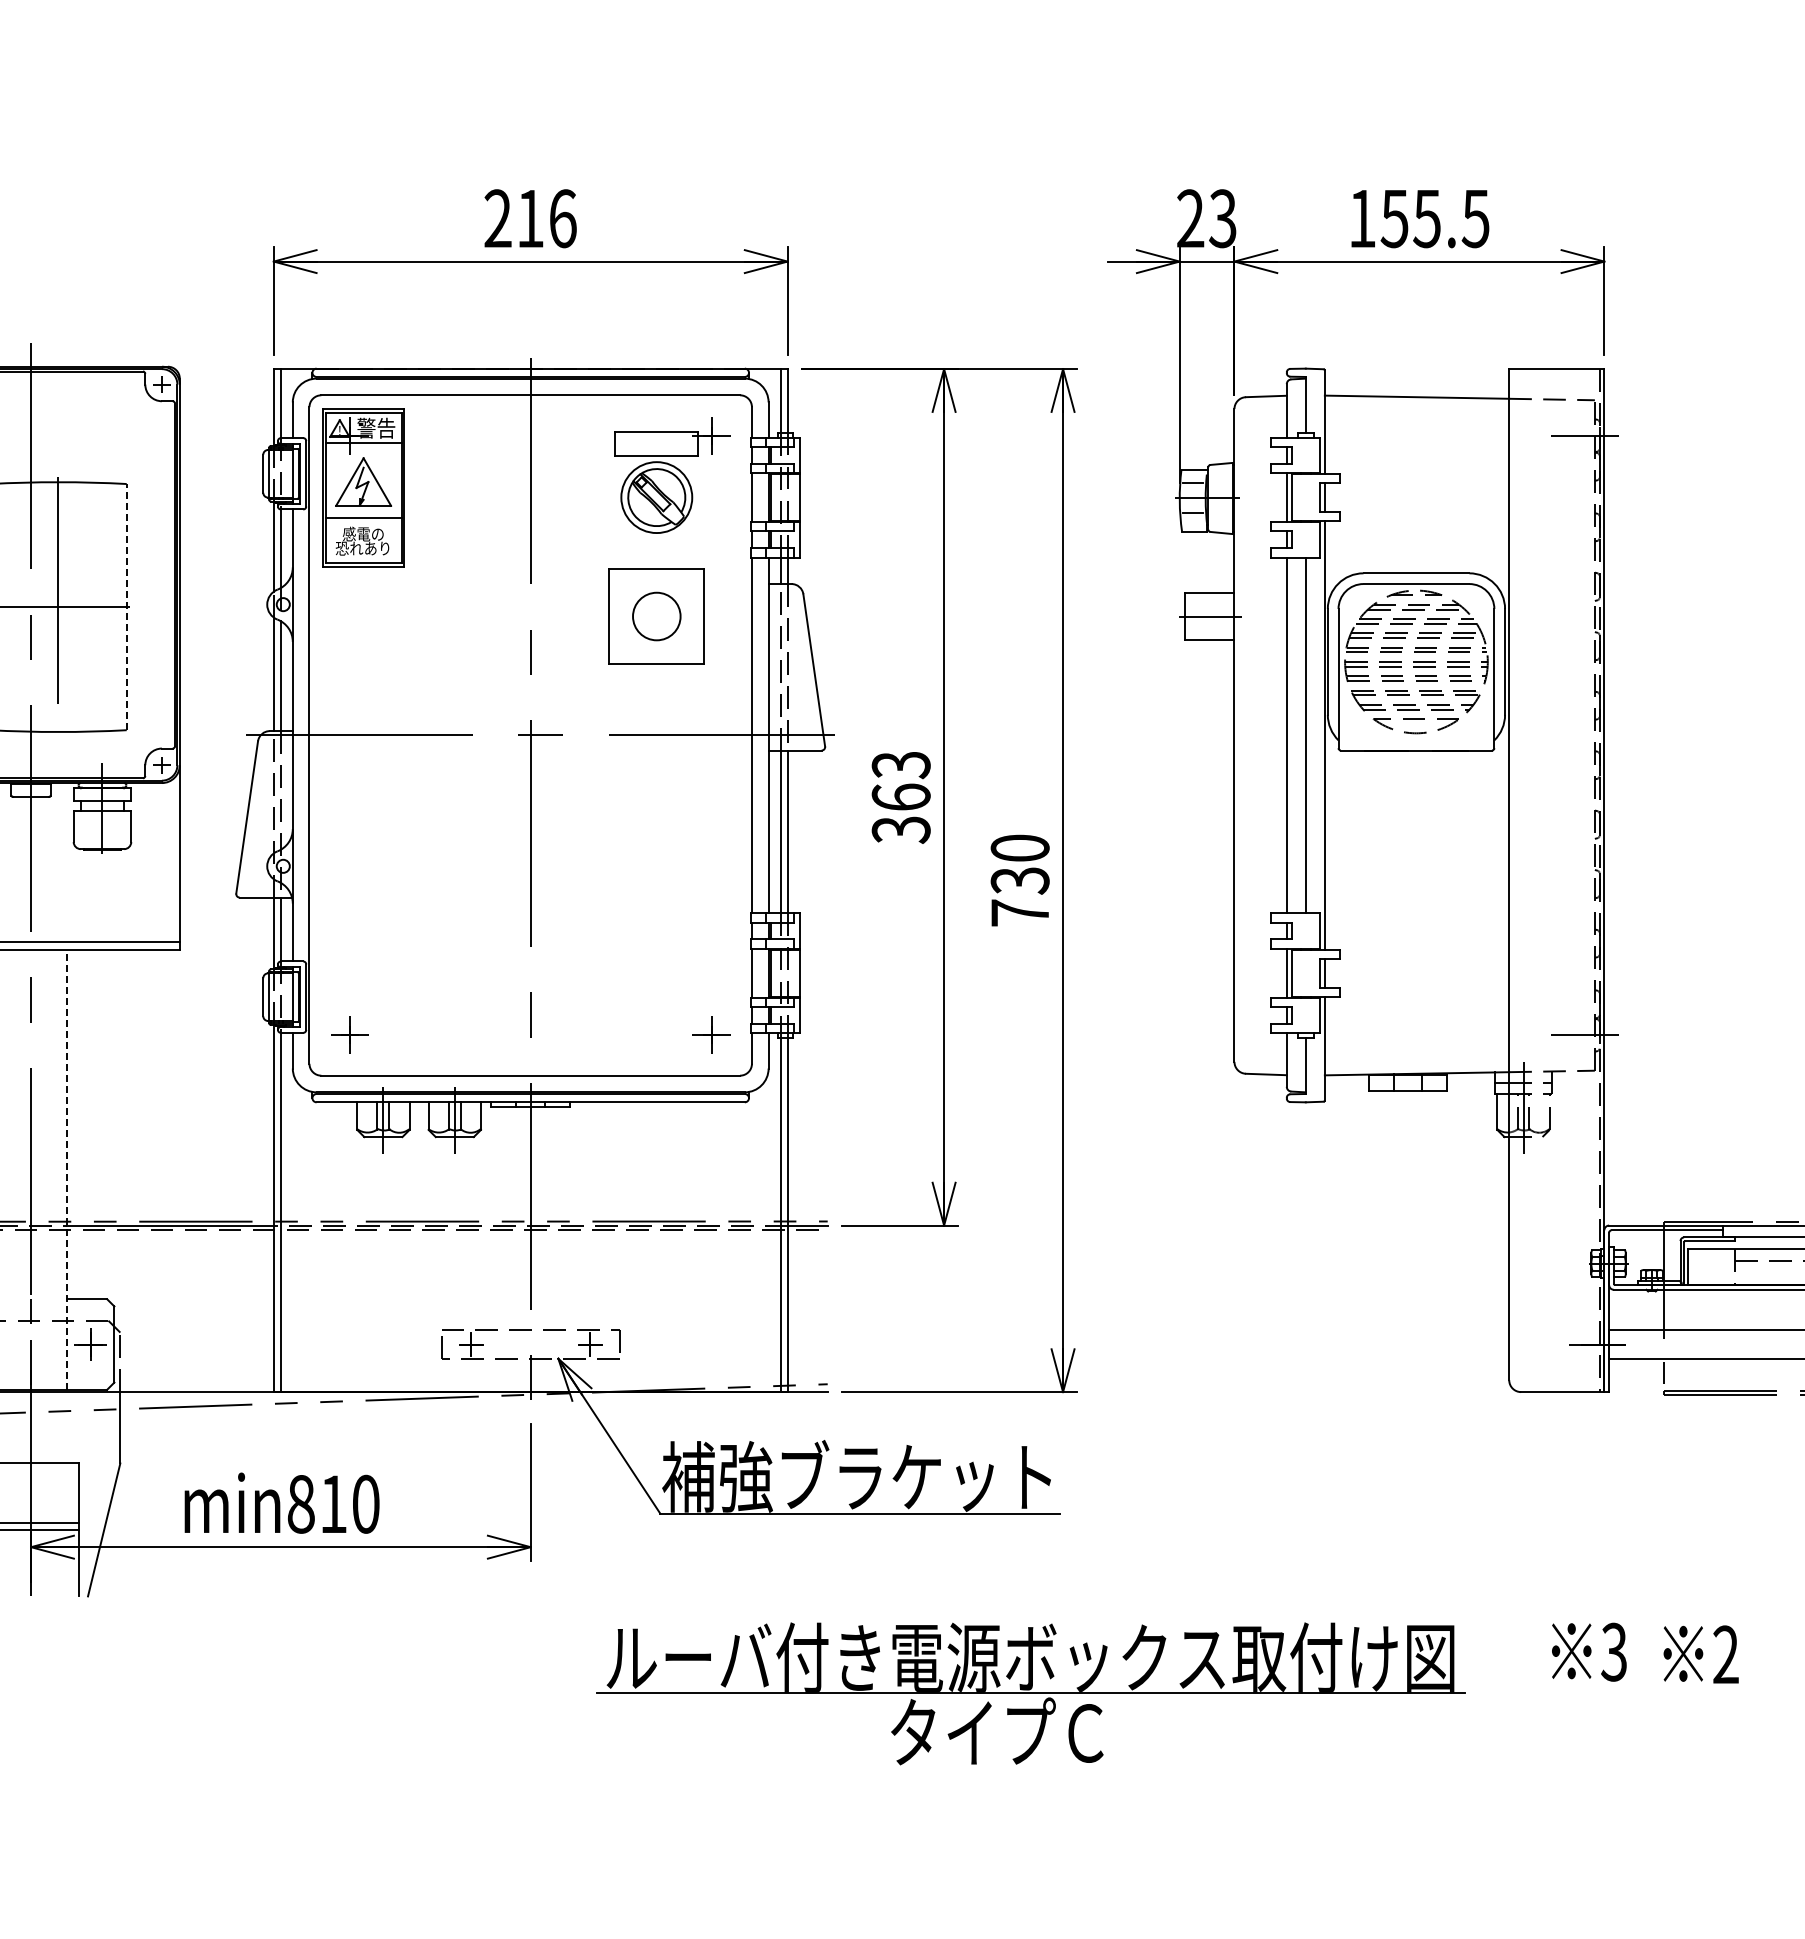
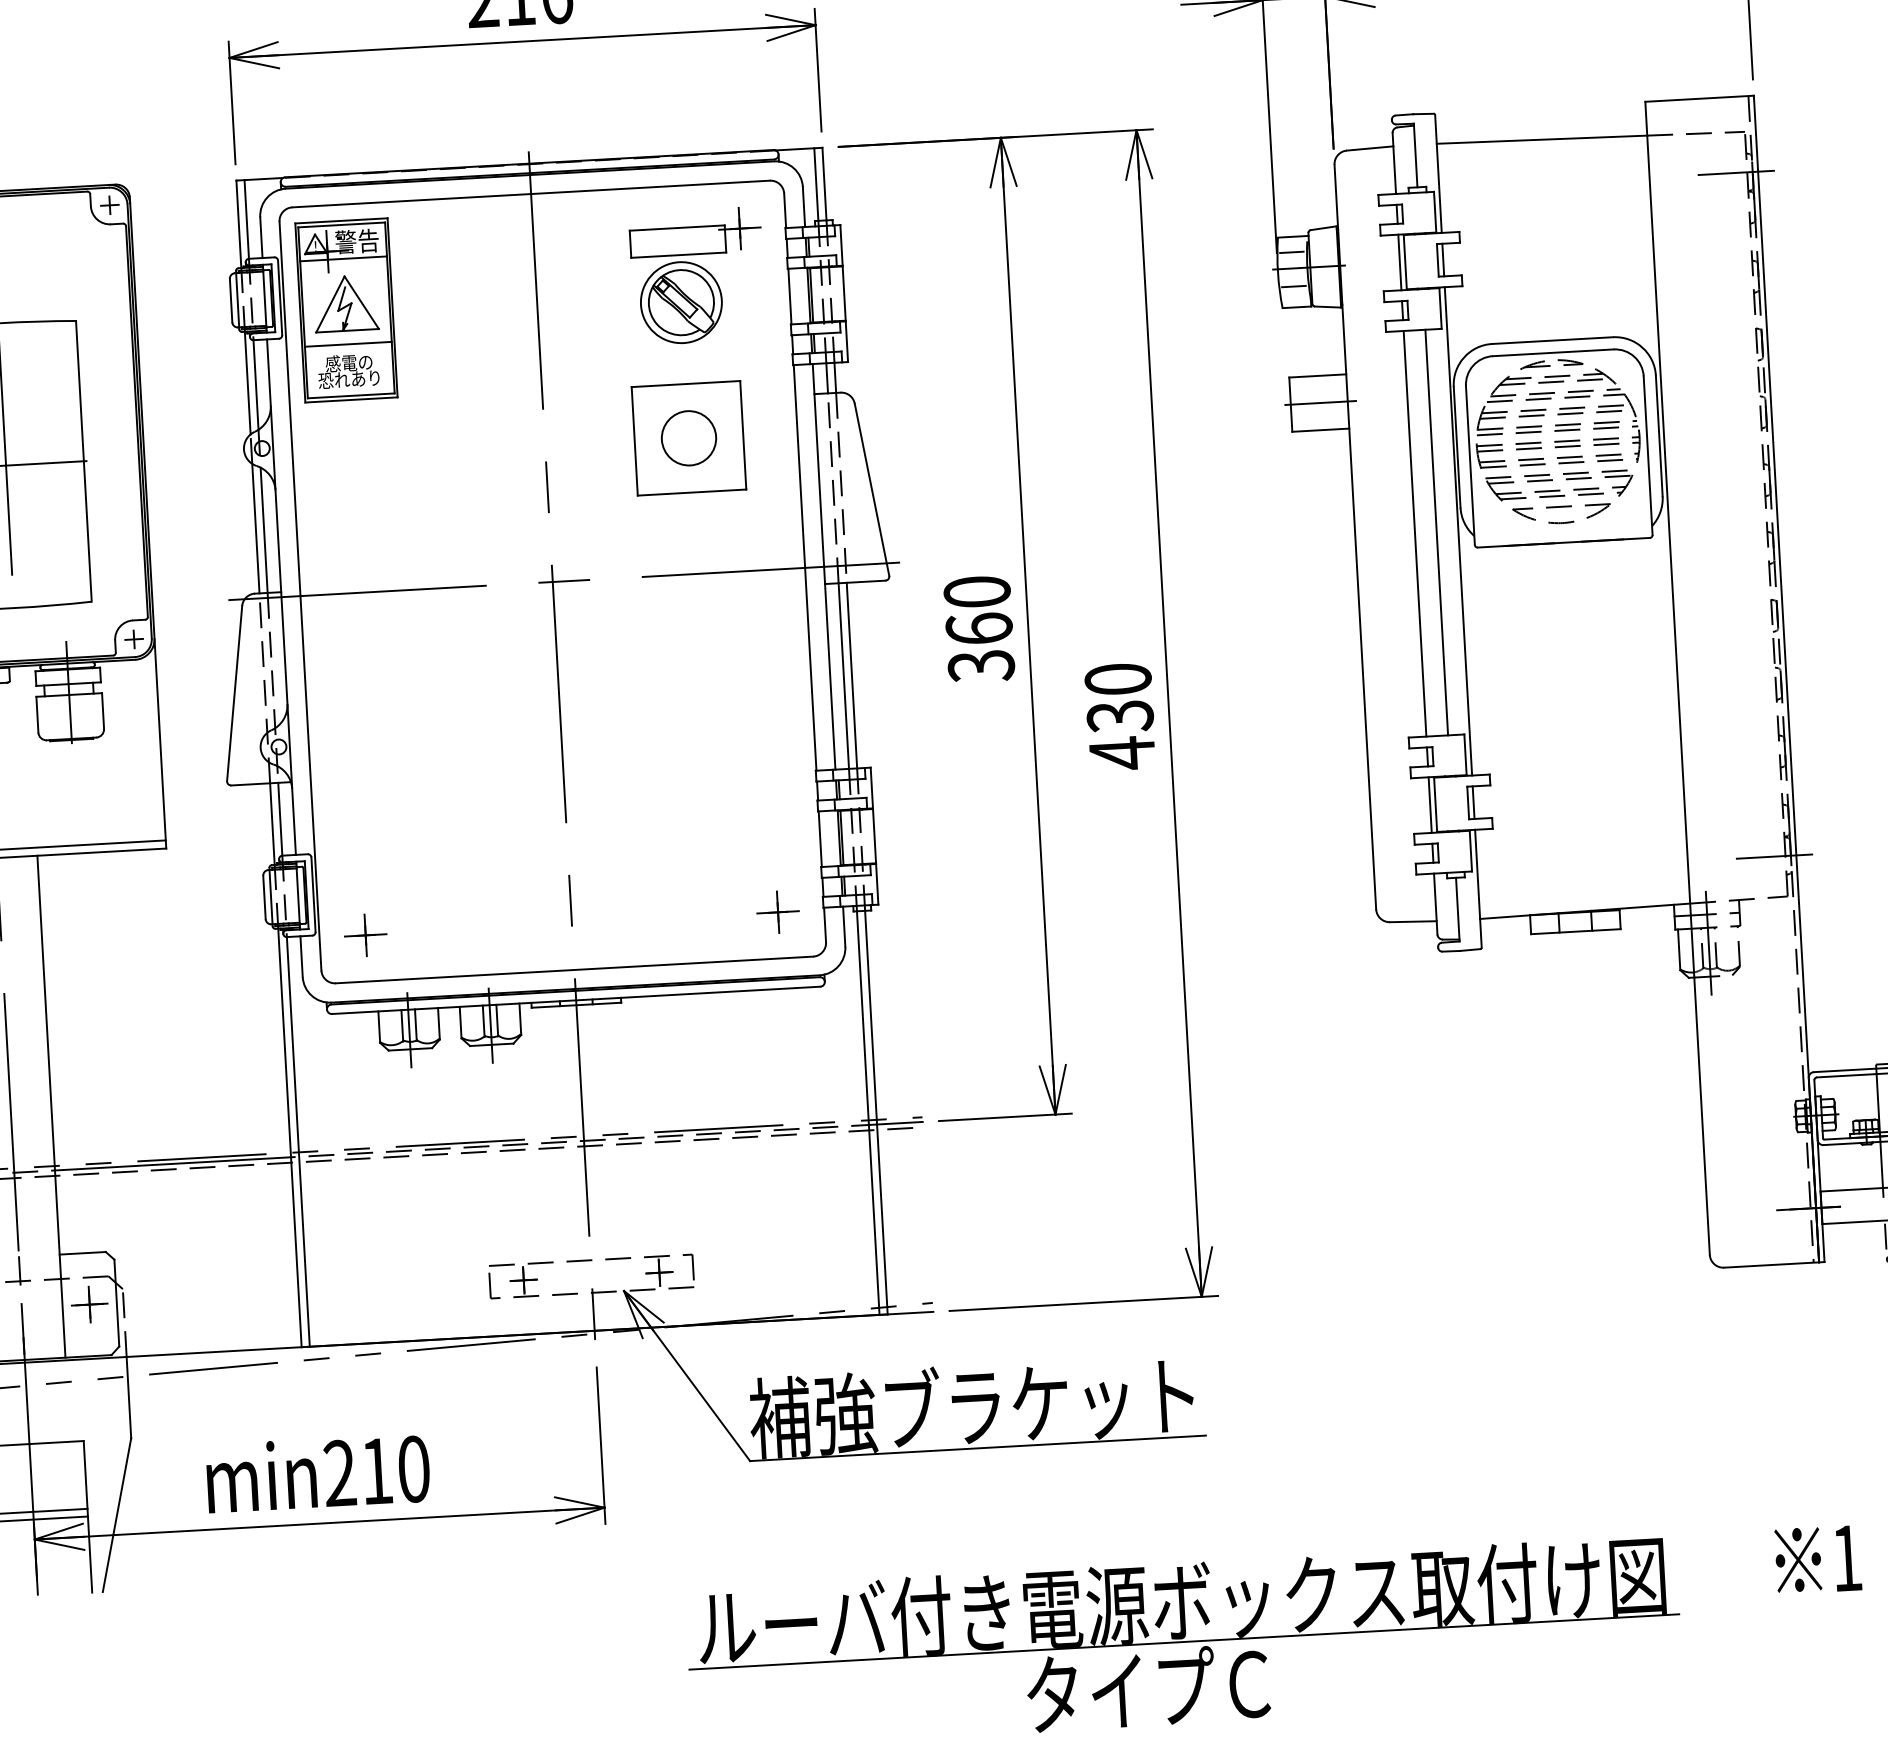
line: (126, 606) -> (83, 460), dashed -> solid
text: (900, 765) -> (976, 592), 363 -> 360
text: (1019, 912) -> (1121, 752), 730 -> 430
line: (66, 1169) -> (51, 1106), dashed -> solid
text: (300, 1503) -> (339, 1472), min810 -> min210
text: (1613, 1651) -> (1846, 1557), 3 -> 1

